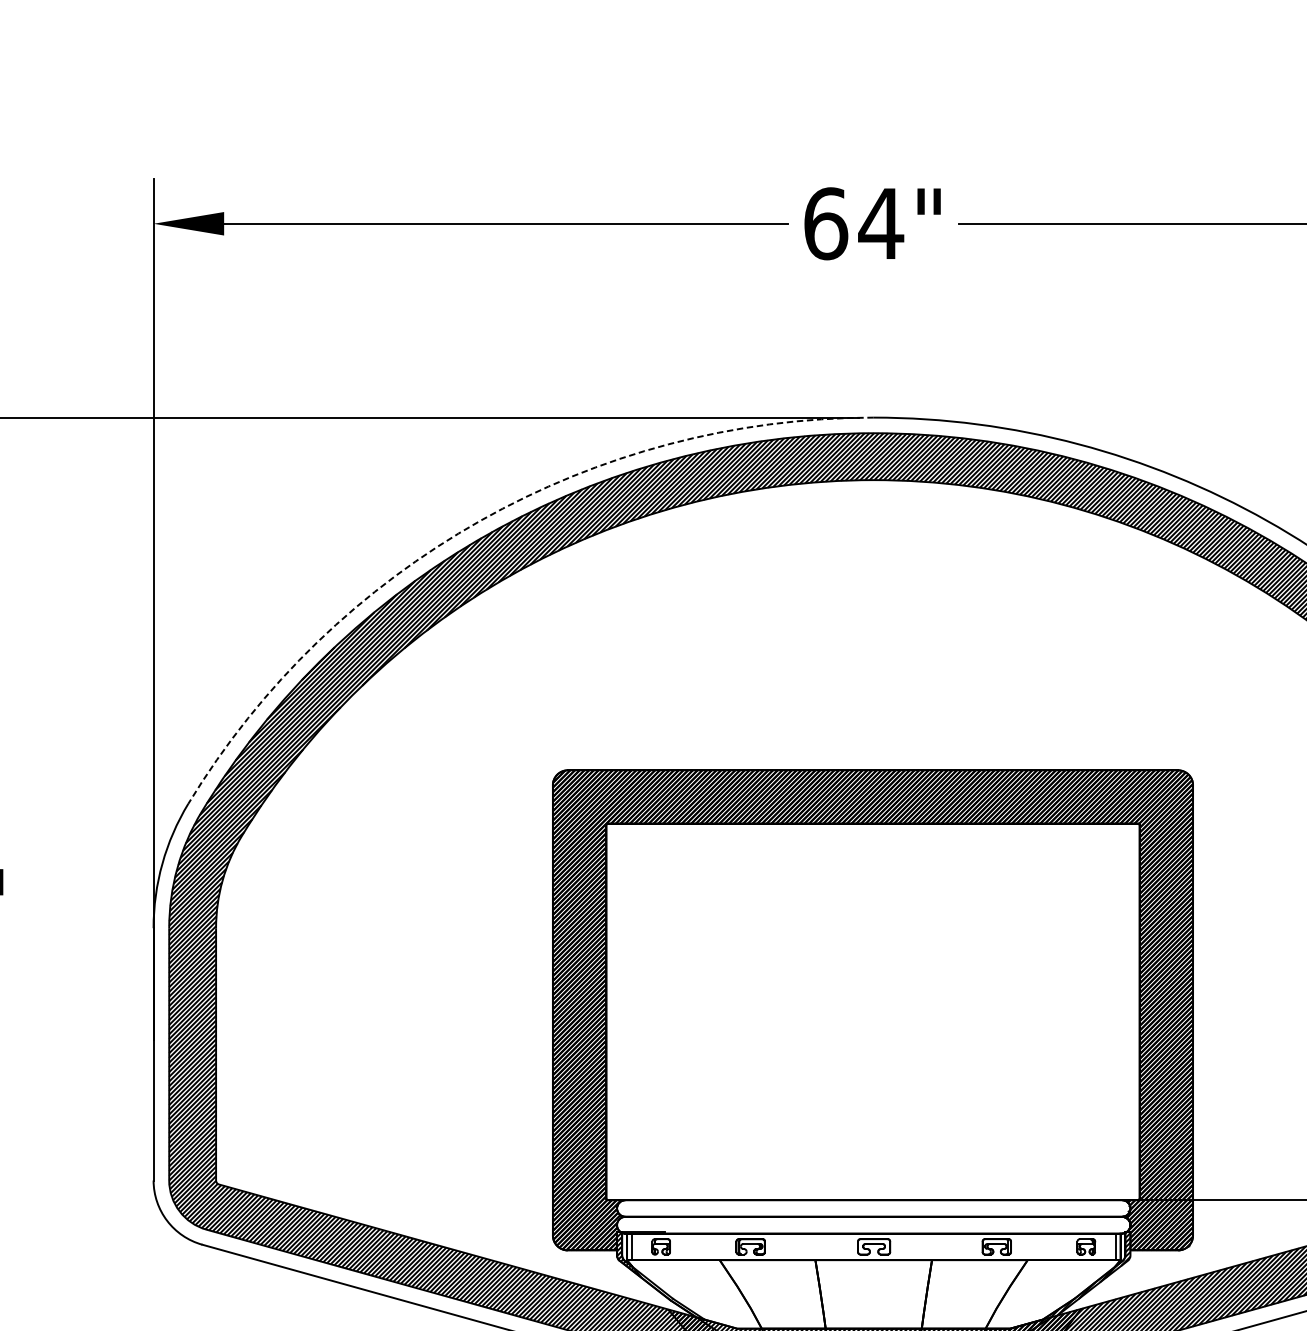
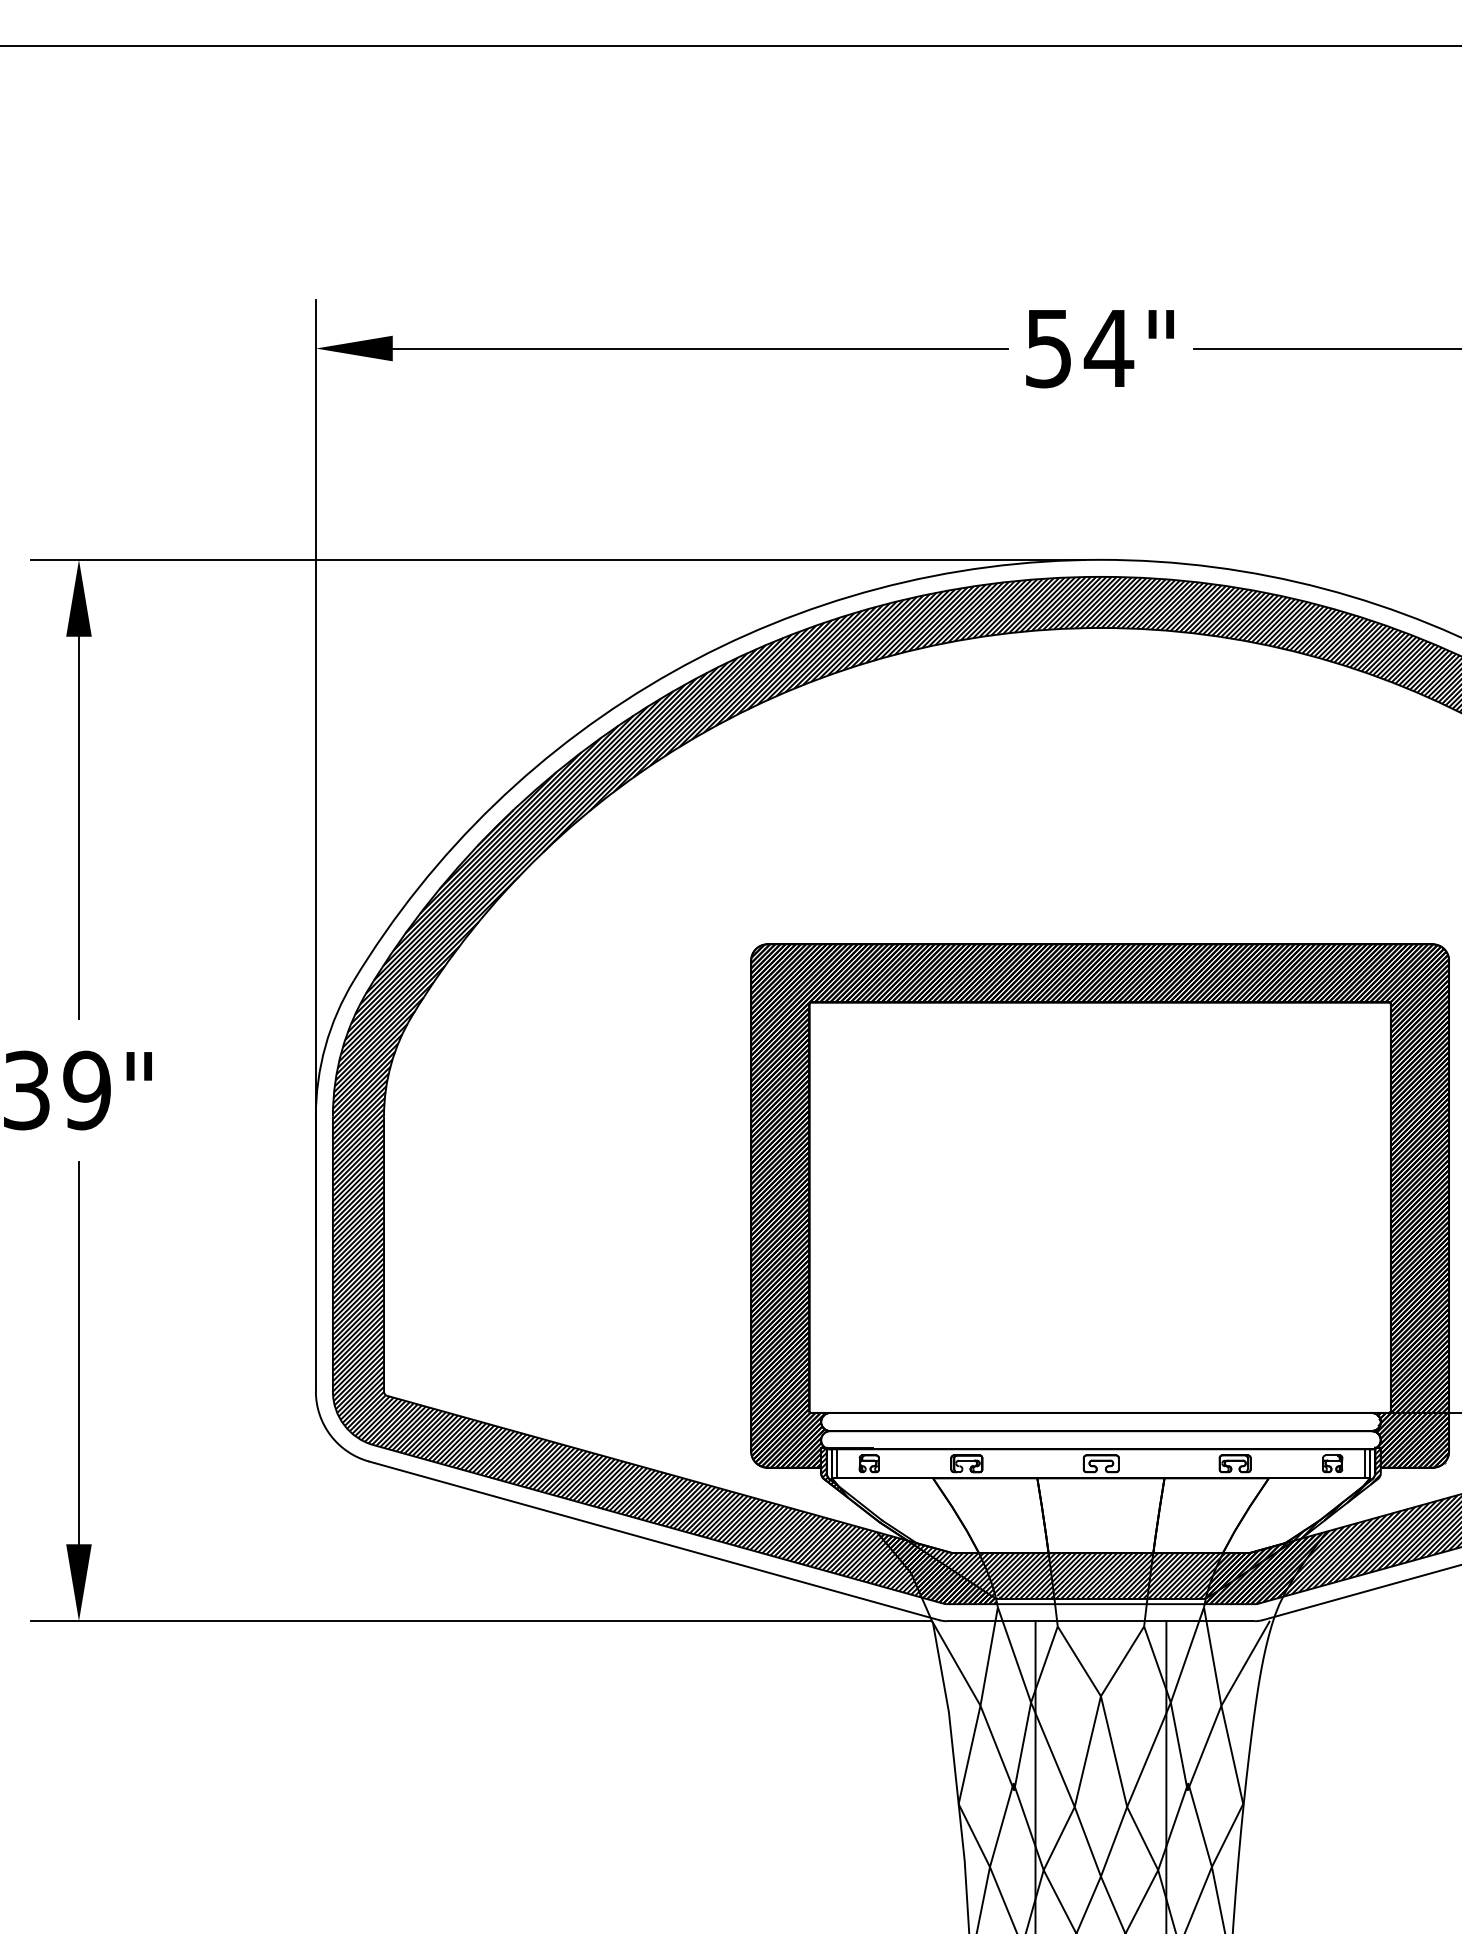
text: (826, 223) -> (1049, 348), 64" -> 54"
arc: (480, 520) -> (672, 672), dashed -> solid

